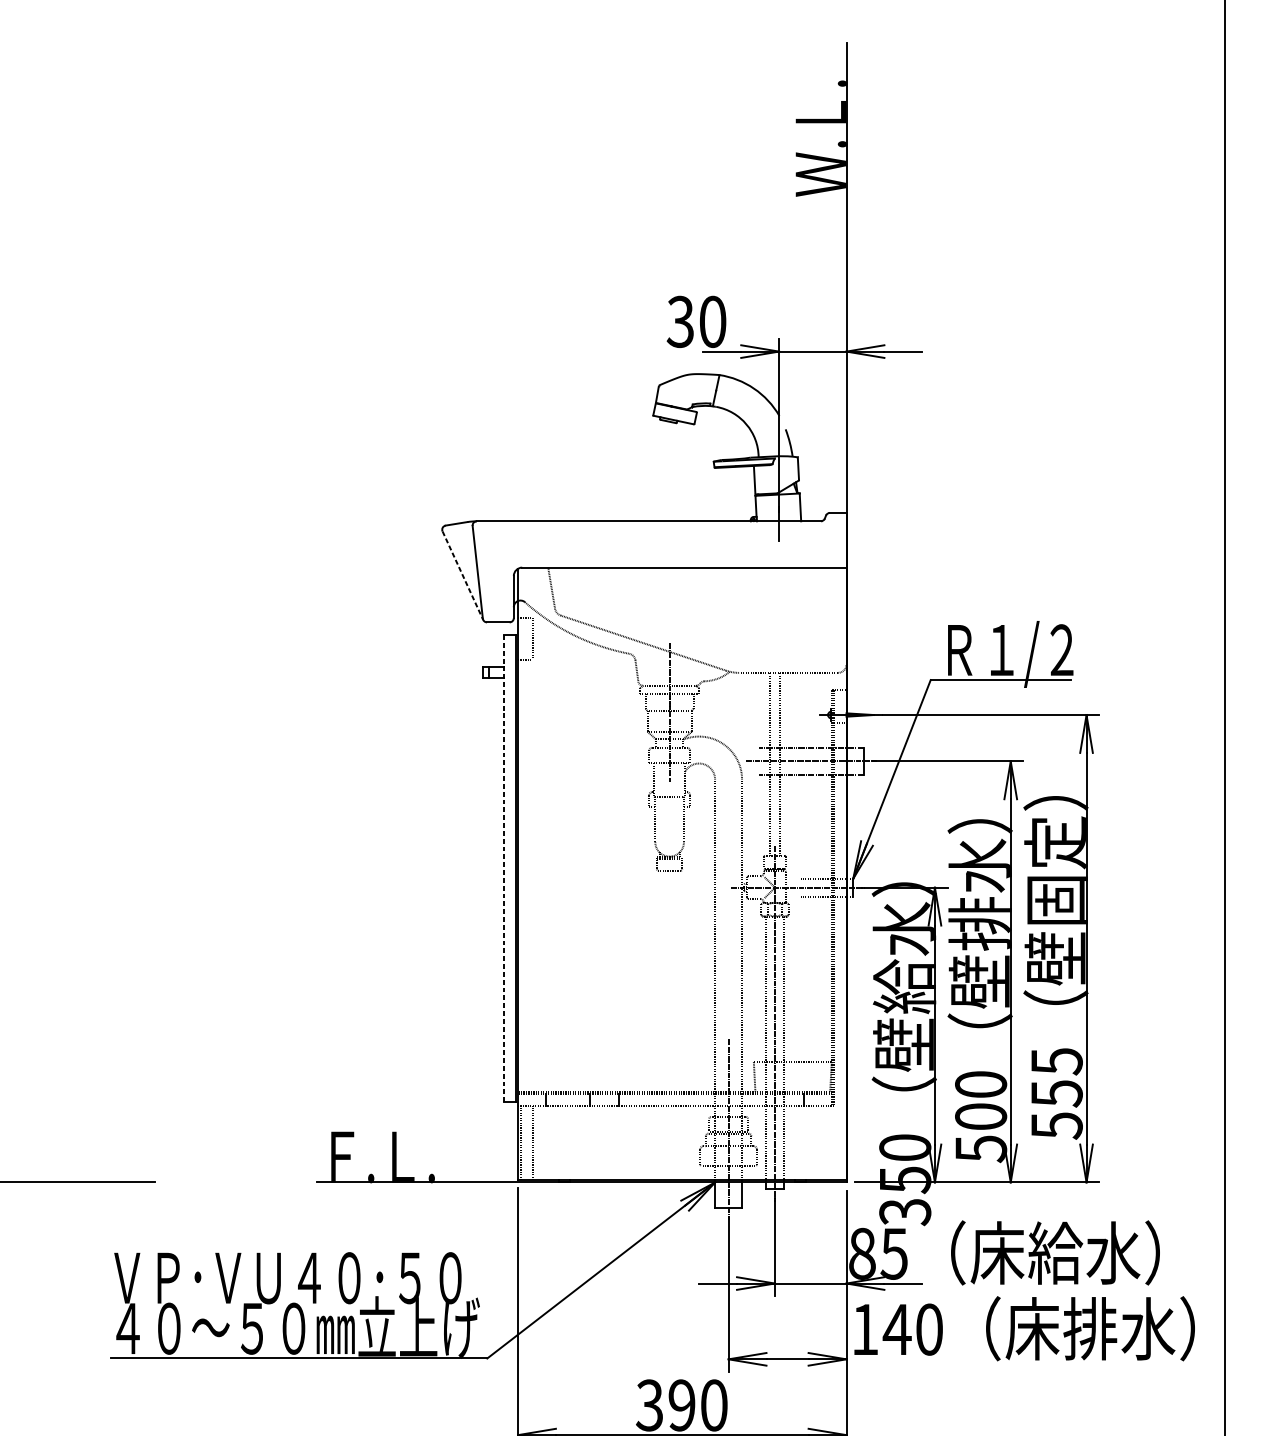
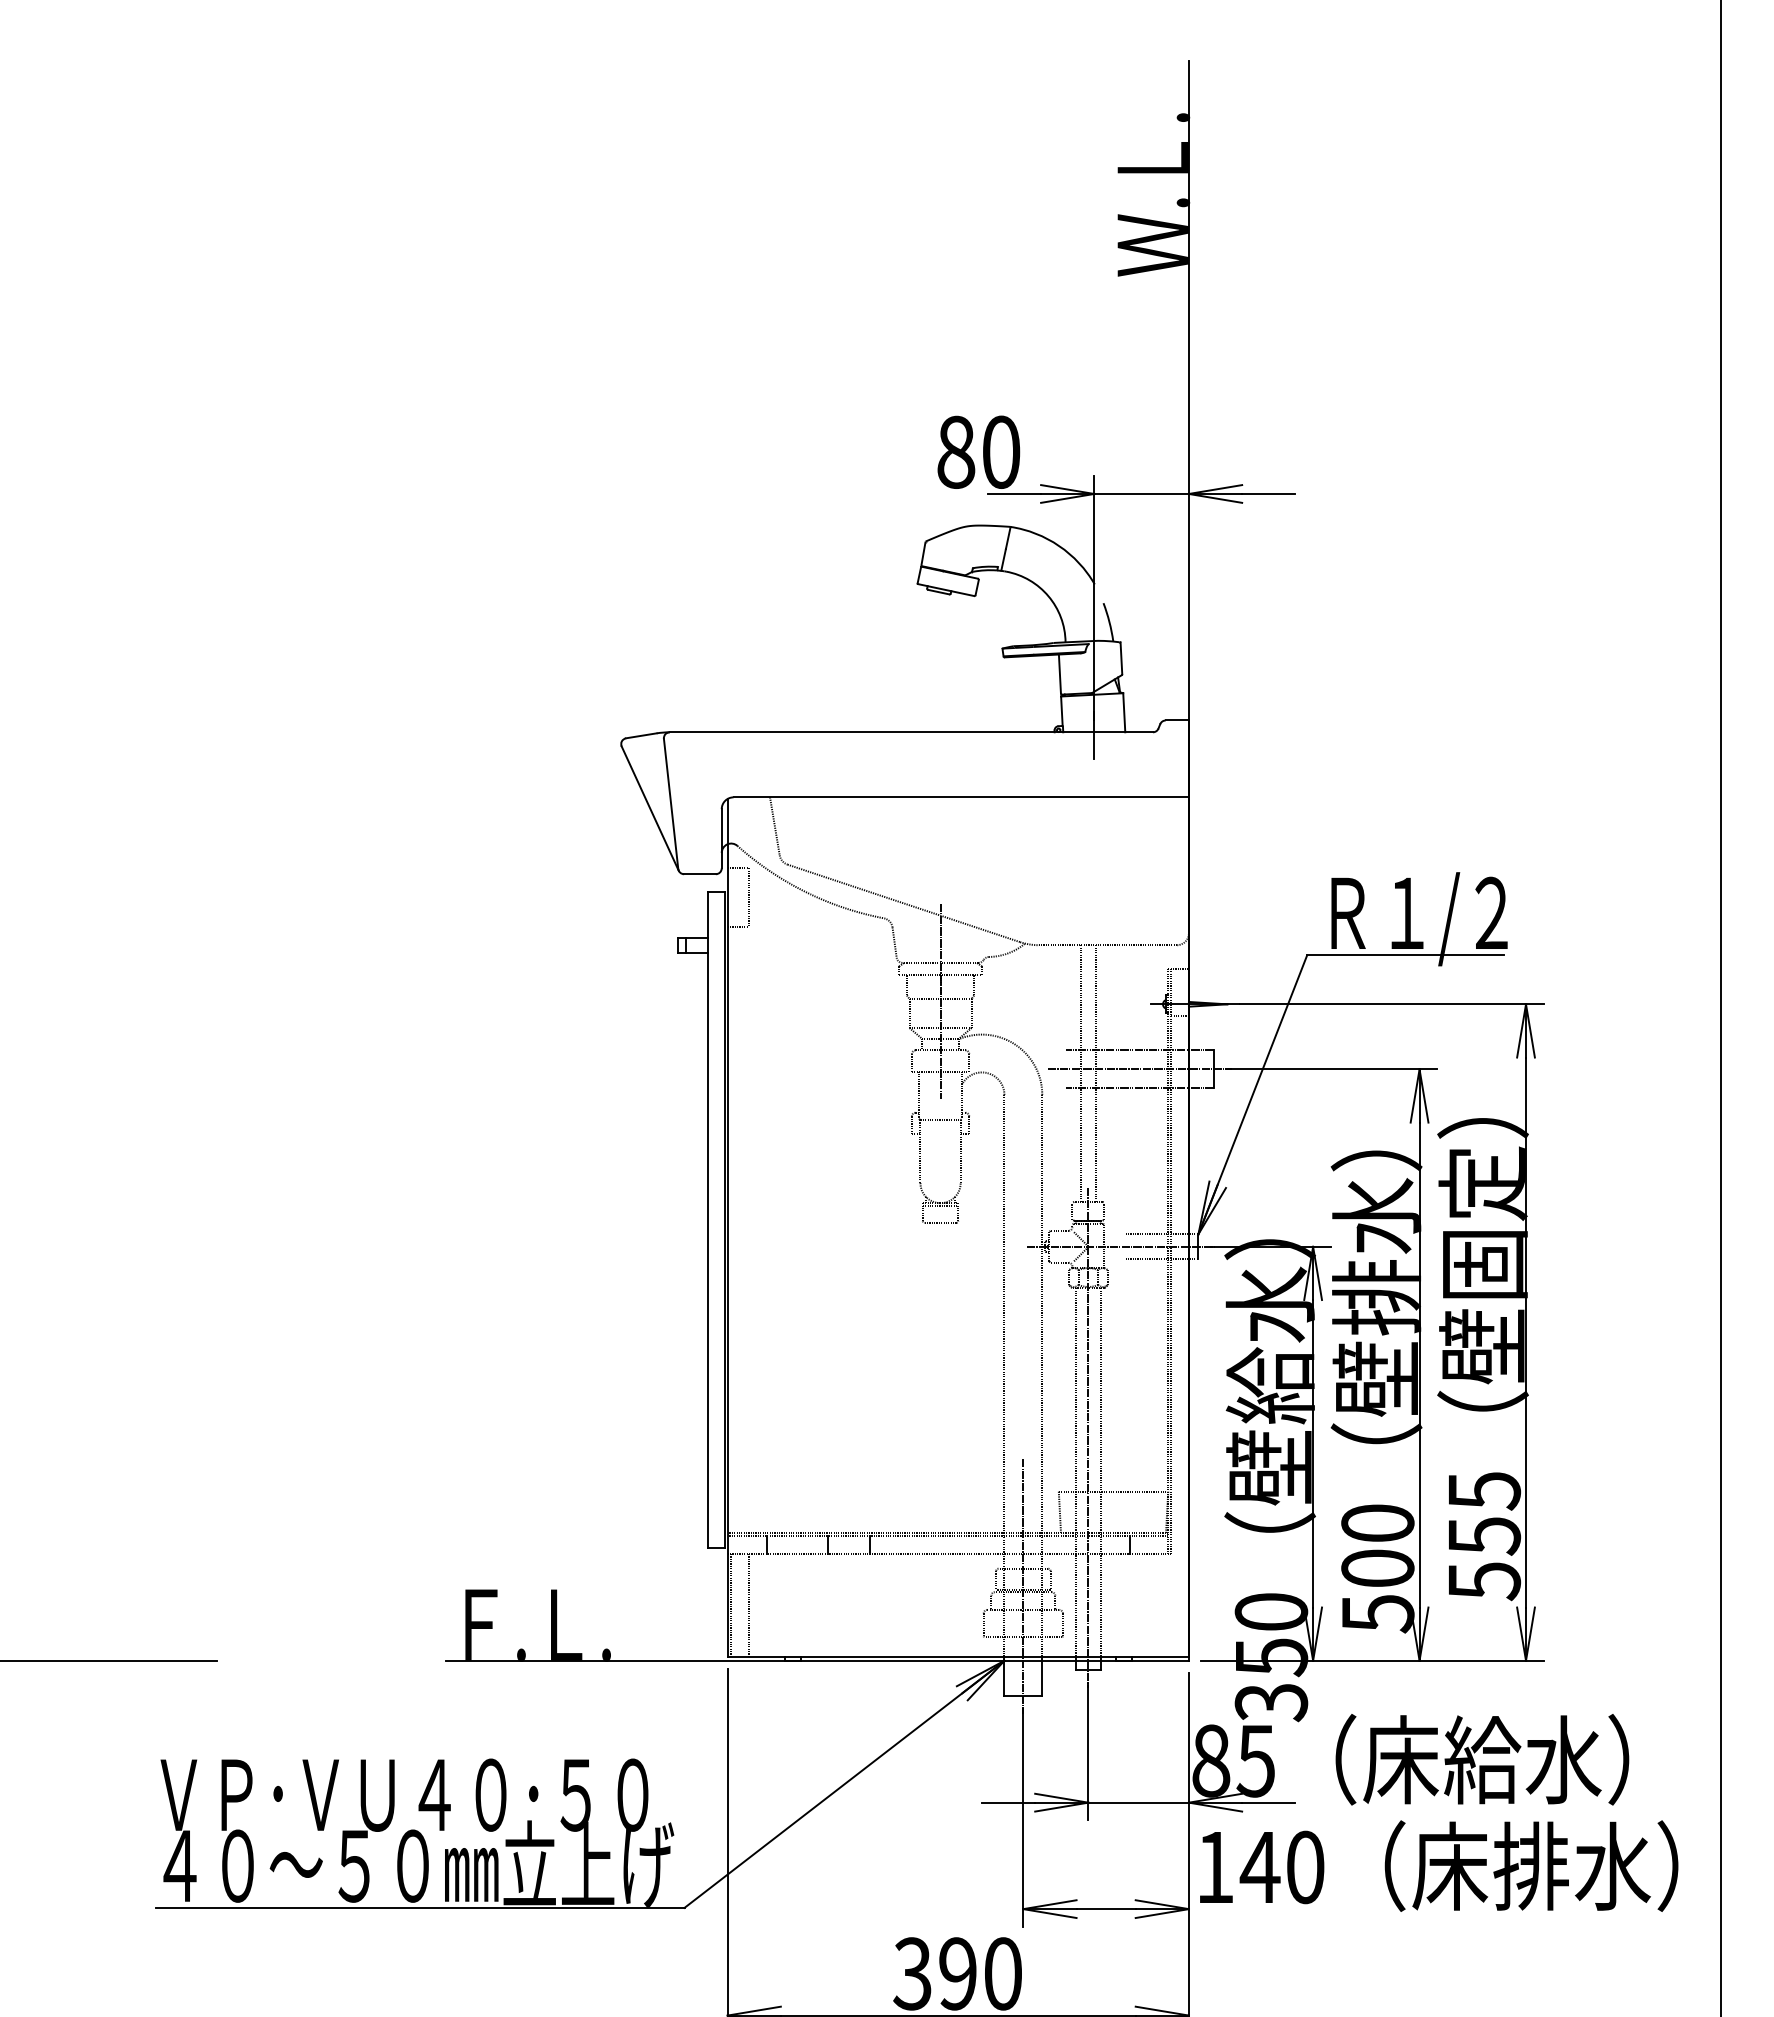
text: (680, 321) -> (955, 451), 30 -> 80
line: (463, 576) -> (650, 809), dashed -> solid
line: (503, 868) -> (707, 1220), dashed -> solid

